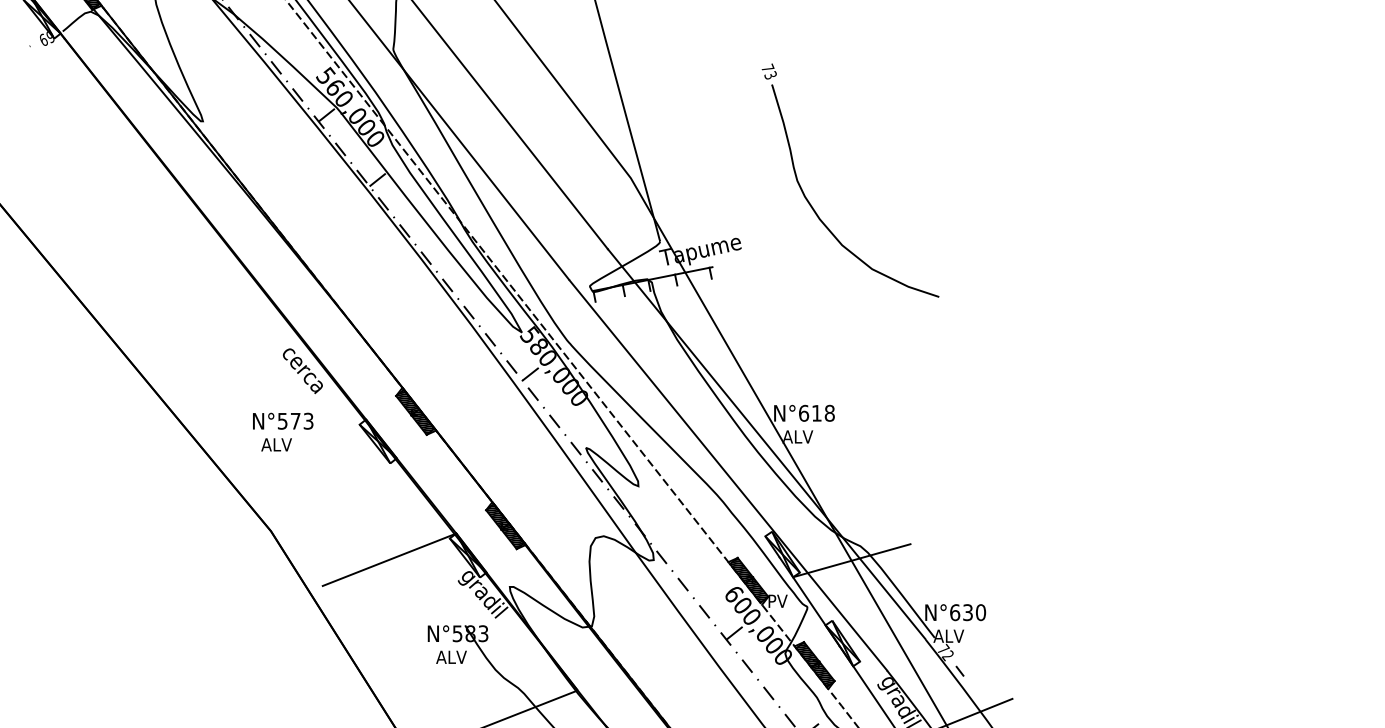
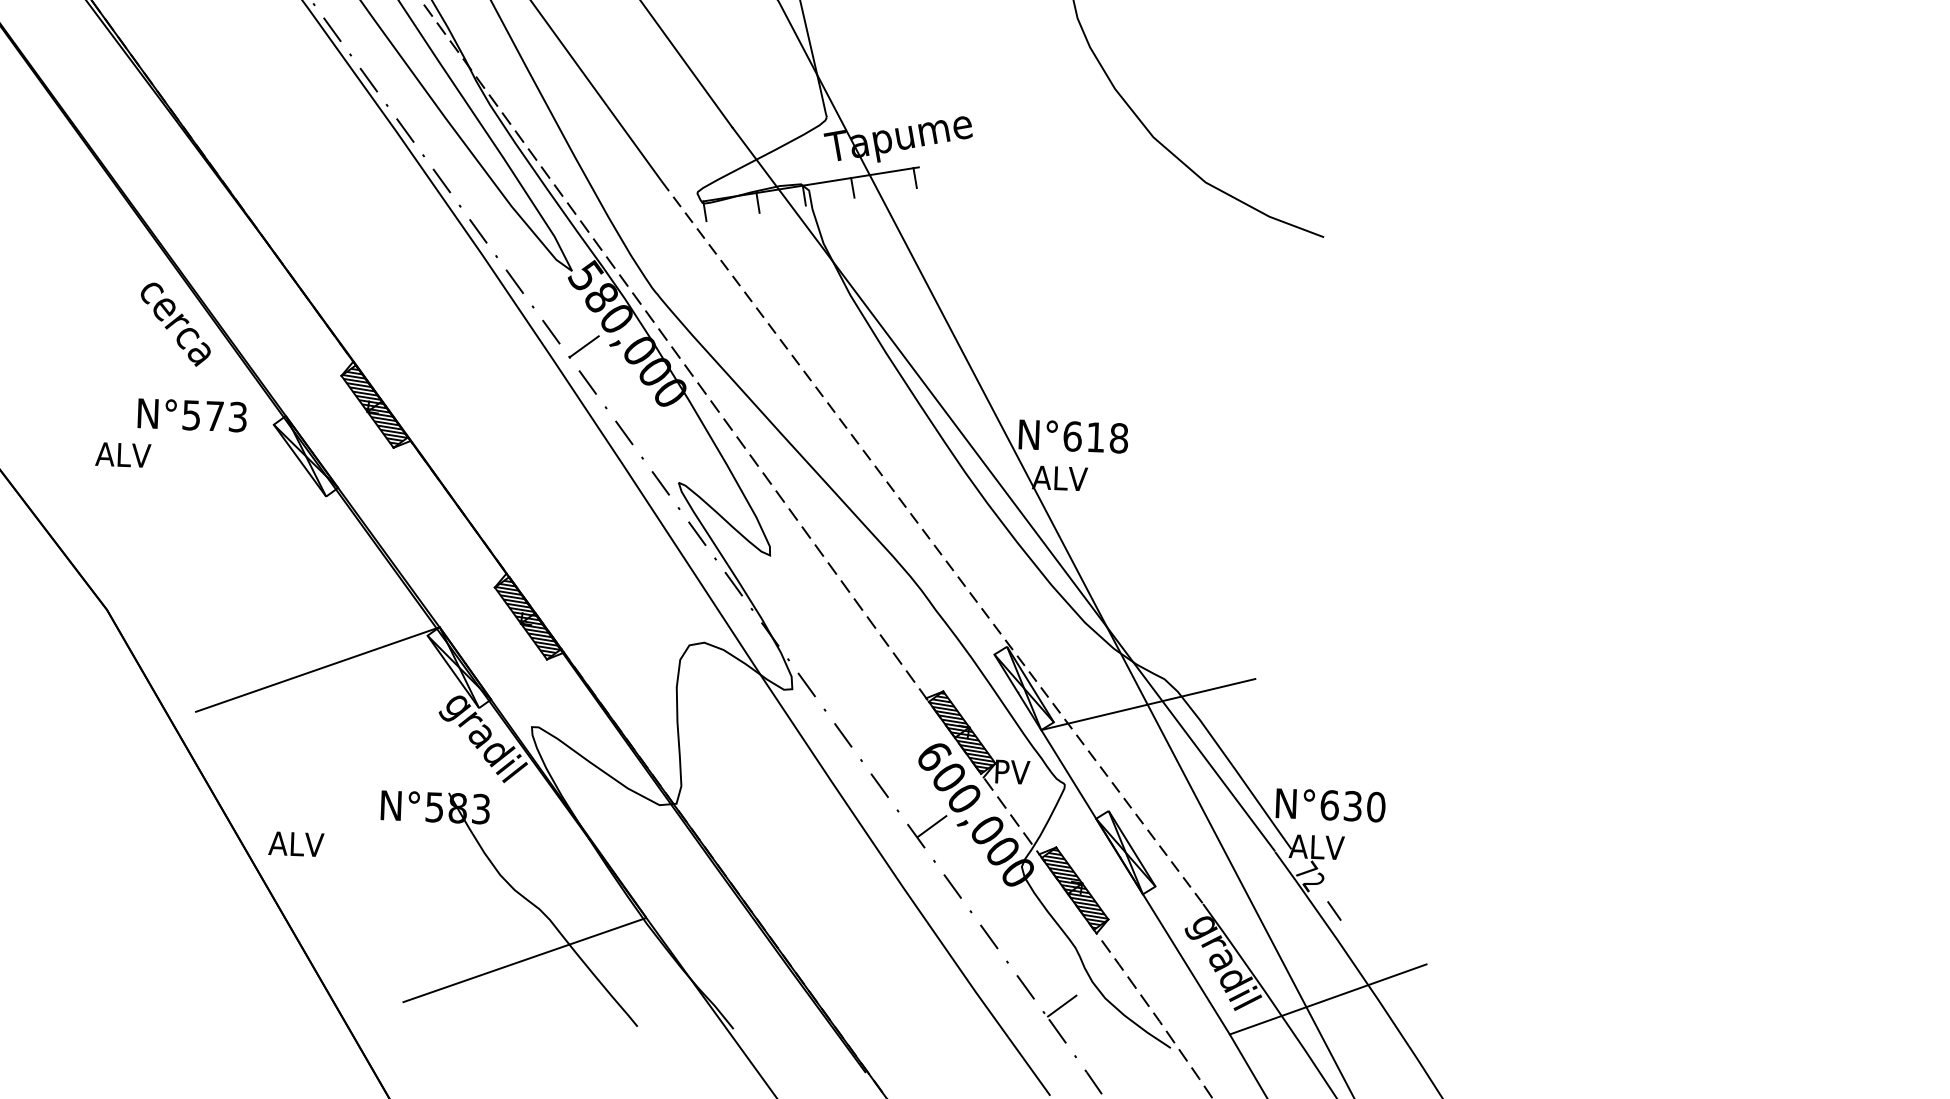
text: (283, 420) -> (193, 413), moved
line: (728, 475) -> (932, 542), solid -> dashed
text: (451, 656) -> (296, 842), moved

